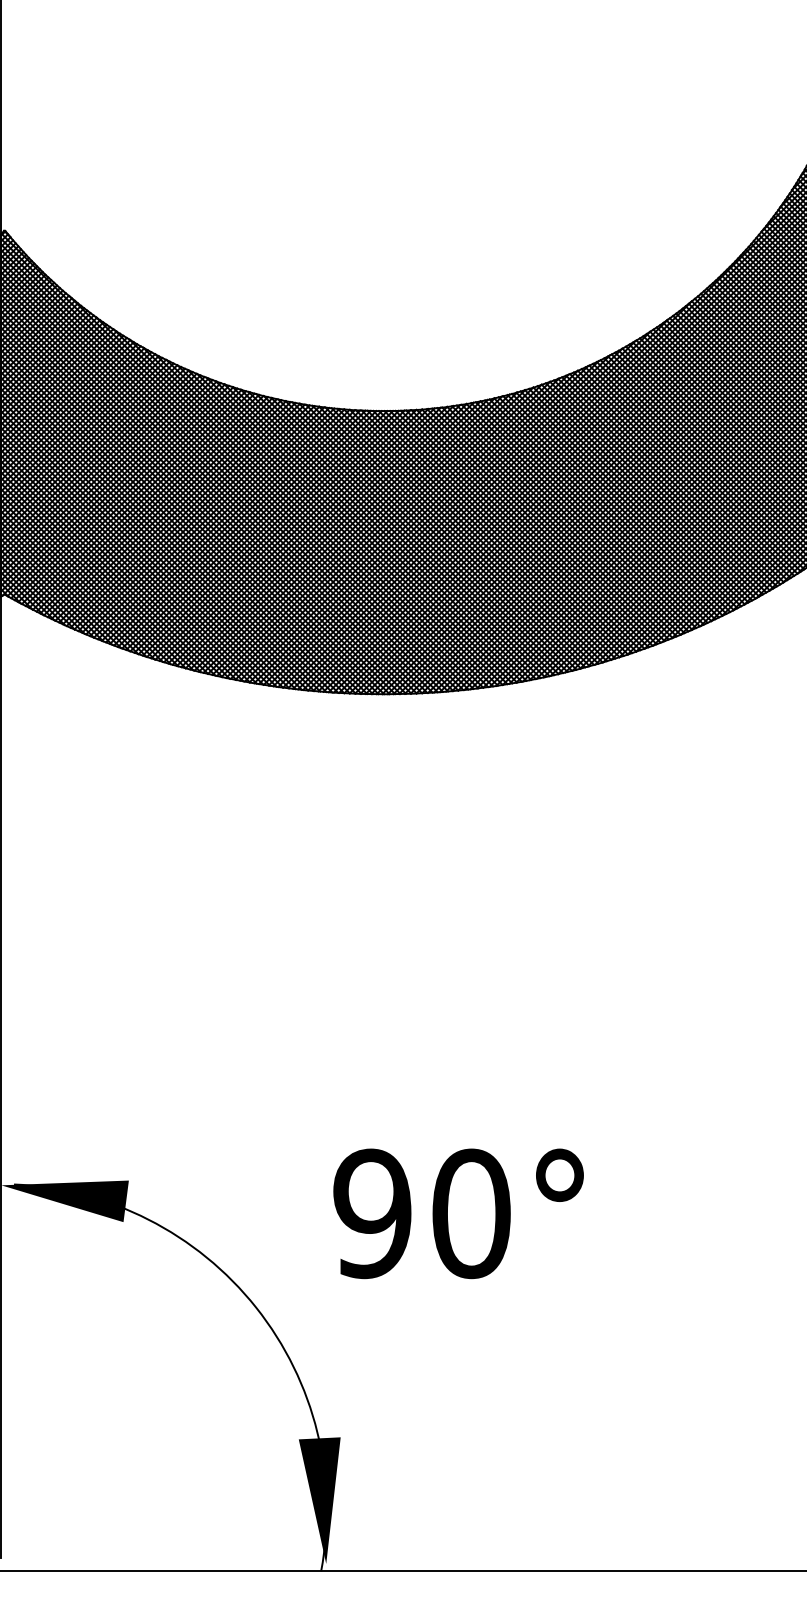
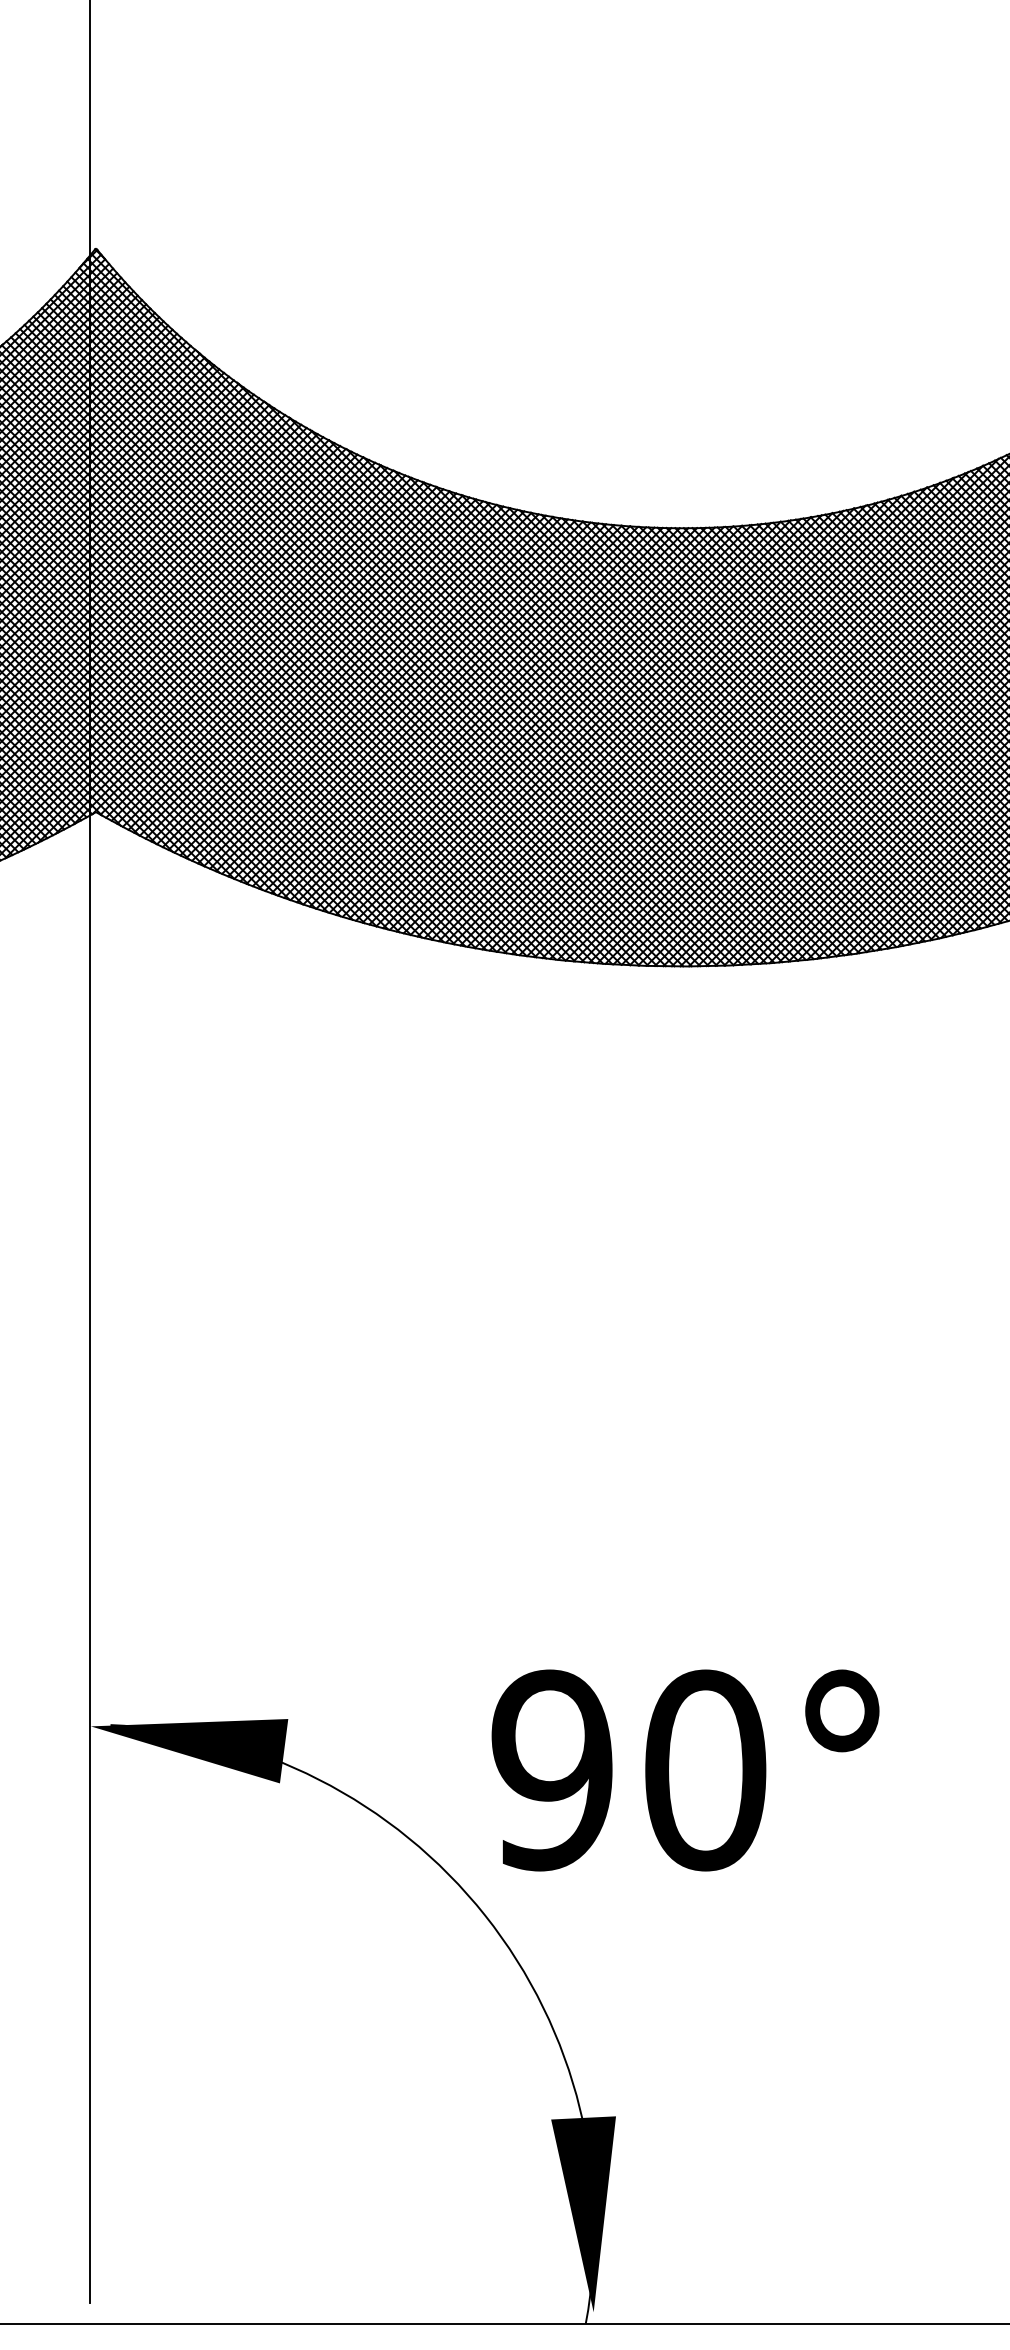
text: (458, 1213) -> (685, 1769), moved

